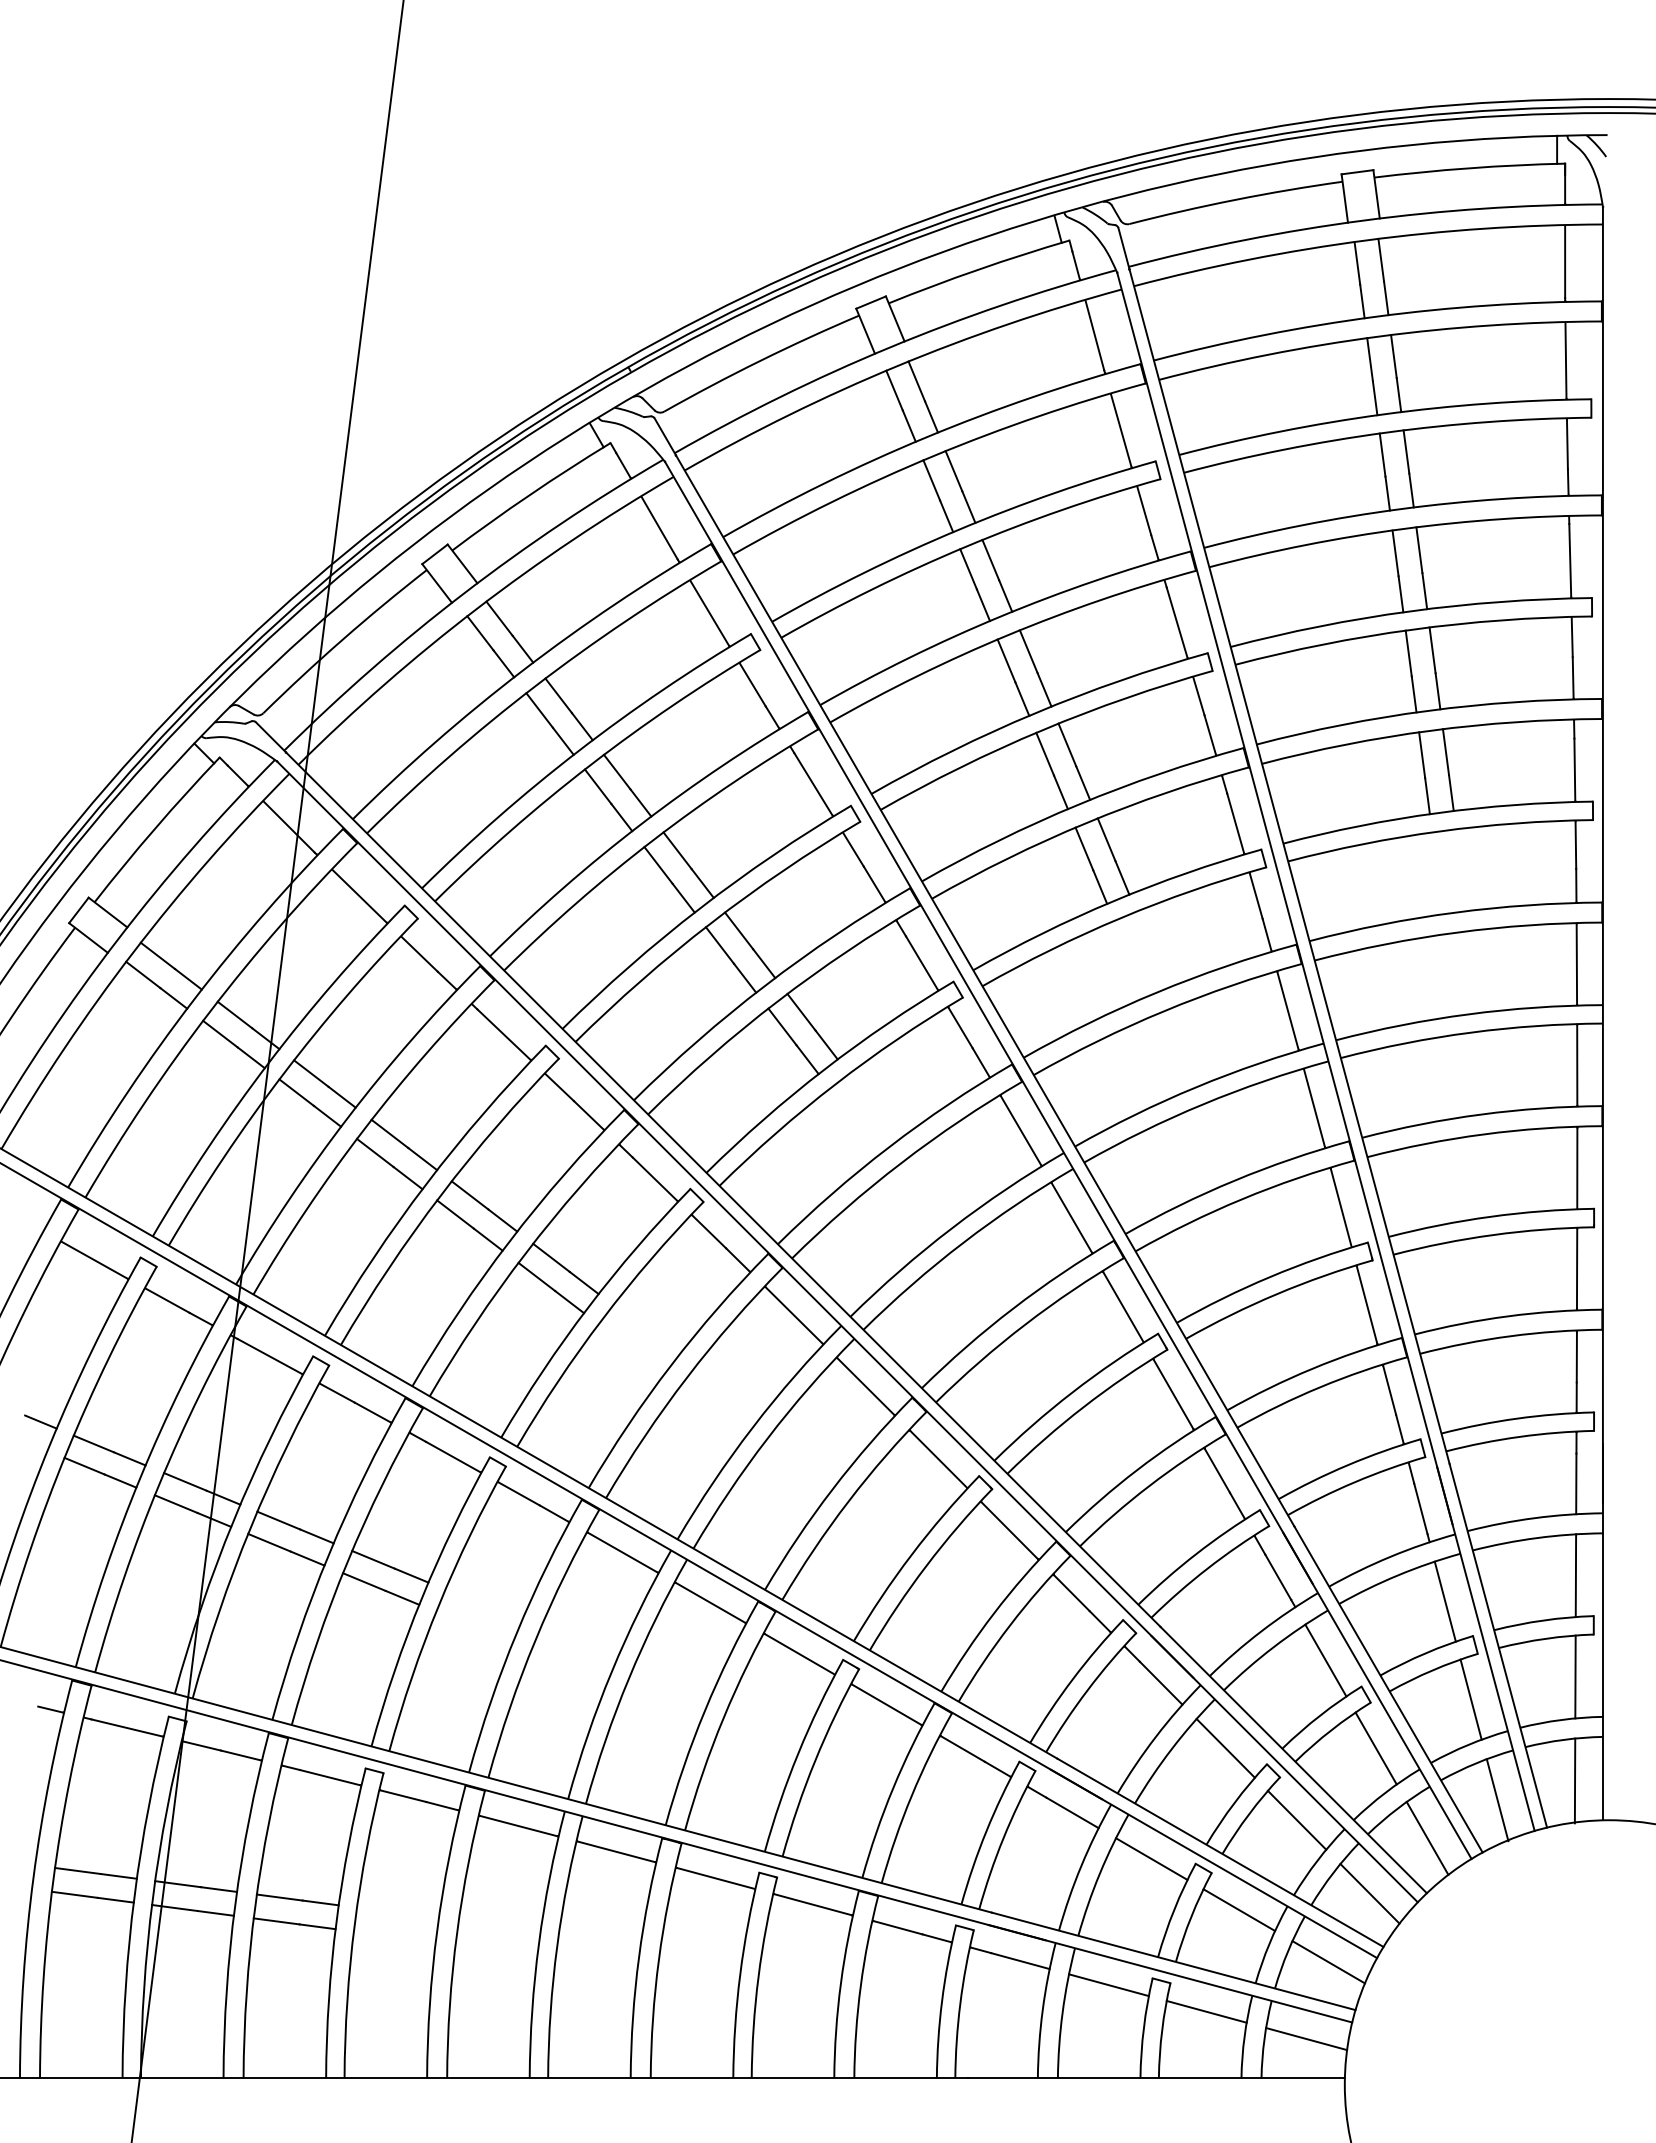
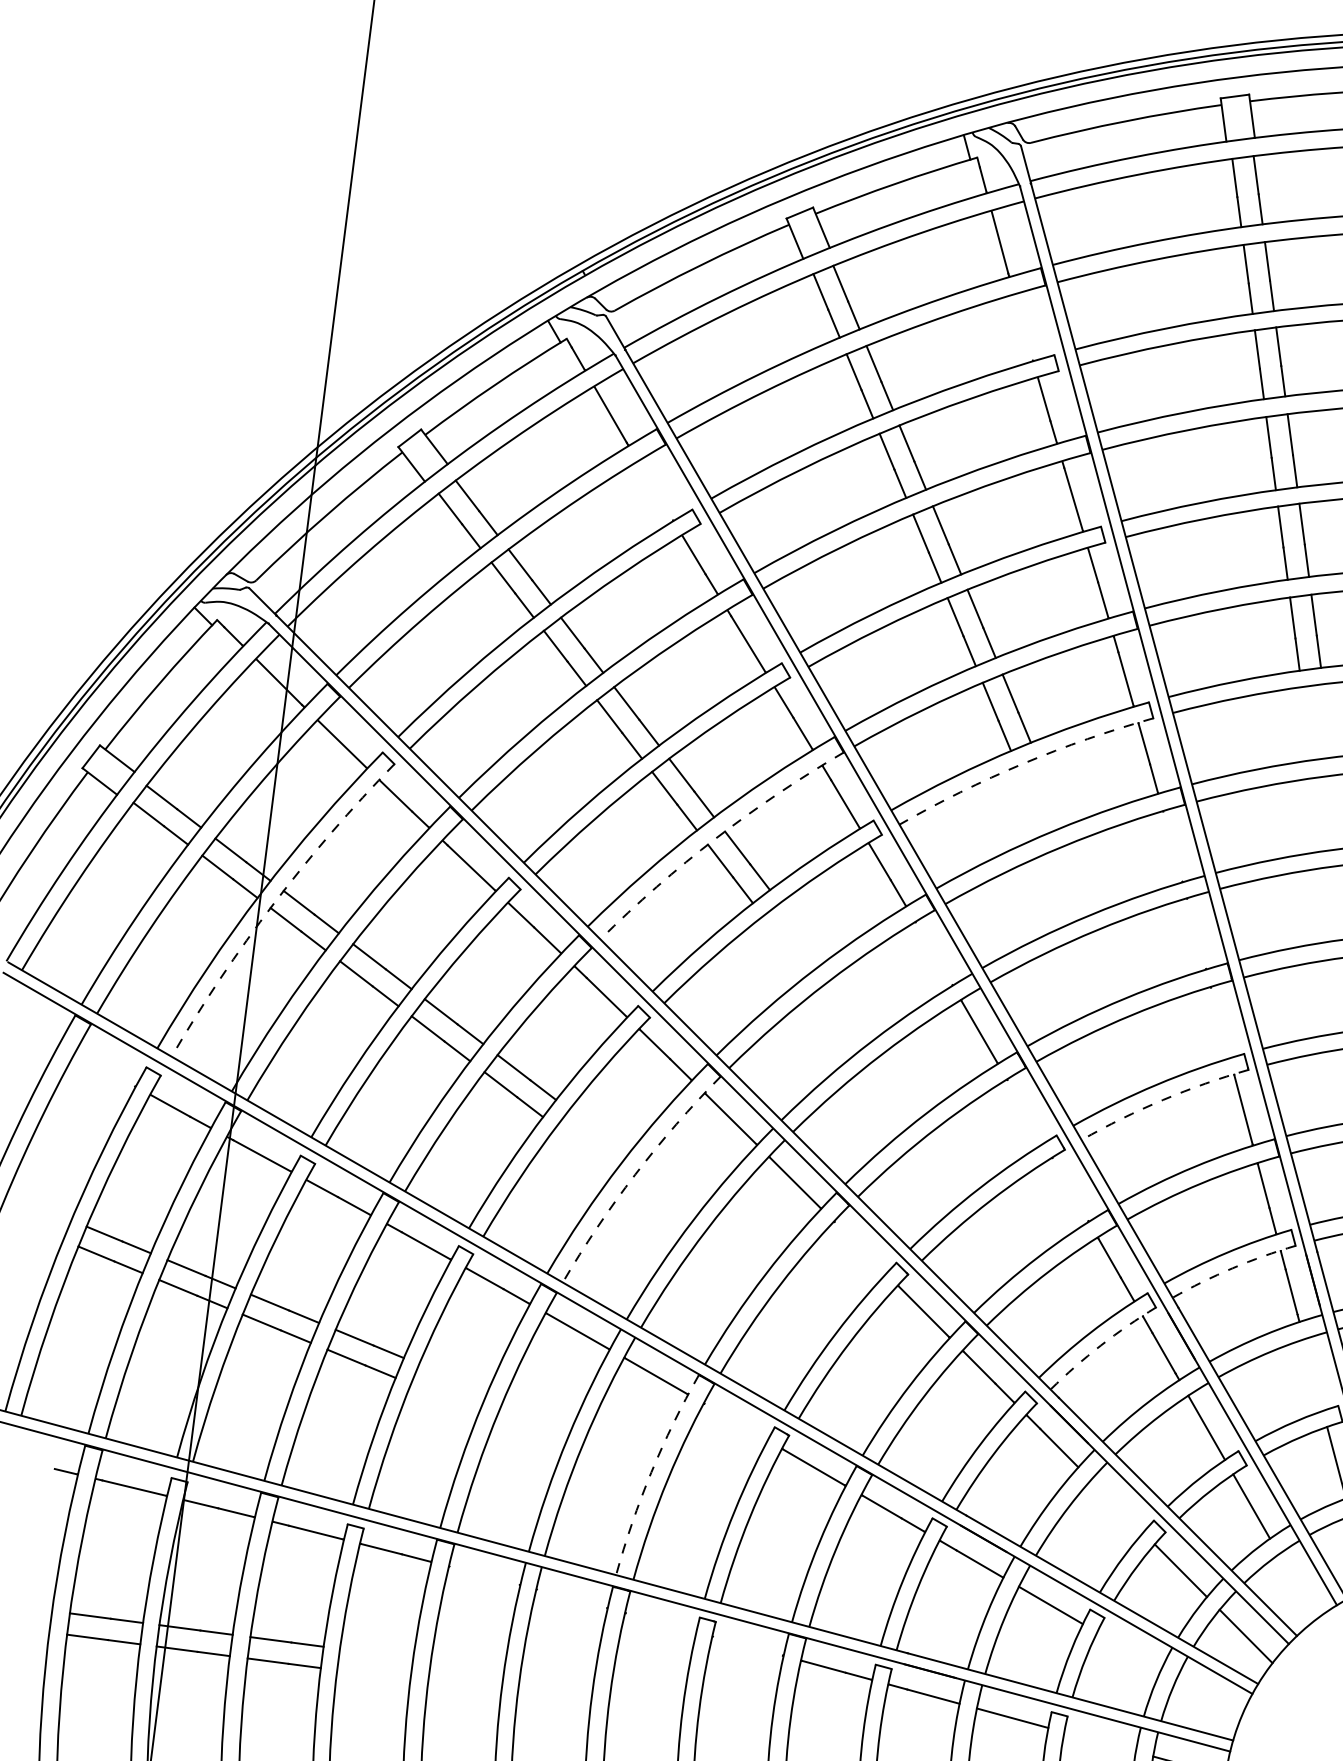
line: (1120, 430) -> (1022, 327), removed
line: (709, 613) -> (655, 491), removed
arc: (1120, 918) -> (1022, 764), solid -> dashed
arc: (777, 1001) -> (716, 838), solid -> dashed
line: (1287, 1010) -> (1172, 846), removed
arc: (283, 1074) -> (274, 903), solid -> dashed
line: (1314, 1108) -> (1196, 934), removed
line: (1020, 1130) -> (933, 953), removed
line: (1340, 1207) -> (1219, 1022), removed
line: (94, 1259) -> (105, 1069), removed
arc: (1277, 1294) -> (1163, 1100), solid -> dashed
line: (1122, 1306) -> (1024, 1111), removed
arc: (687, 1377) -> (635, 1174), solid -> dashed
line: (1173, 1394) -> (1070, 1189), removed
line: (40, 1421) -> (56, 1213), removed
line: (938, 1458) -> (860, 1247), removed
arc: (1354, 1482) -> (1232, 1268), solid -> dashed
arc: (1207, 1568) -> (1100, 1345), solid -> dashed
line: (1444, 1601) -> (1312, 1374), removed
line: (799, 1653) -> (735, 1421), removed
arc: (705, 1710) -> (651, 1472), solid -> dashed
line: (1225, 1747) -> (1116, 1505), removed
line: (518, 1825) -> (484, 1575), removed
line: (1427, 1837) -> (1297, 1586), removed
line: (616, 1851) -> (572, 1598), removed
line: (715, 1877) -> (660, 1621), removed
line: (812, 1904) -> (747, 1646), removed
line: (1239, 1909) -> (1129, 1650), removed
line: (1328, 1962) -> (1209, 1697), removed
line: (1206, 2011) -> (1099, 1741), removed

